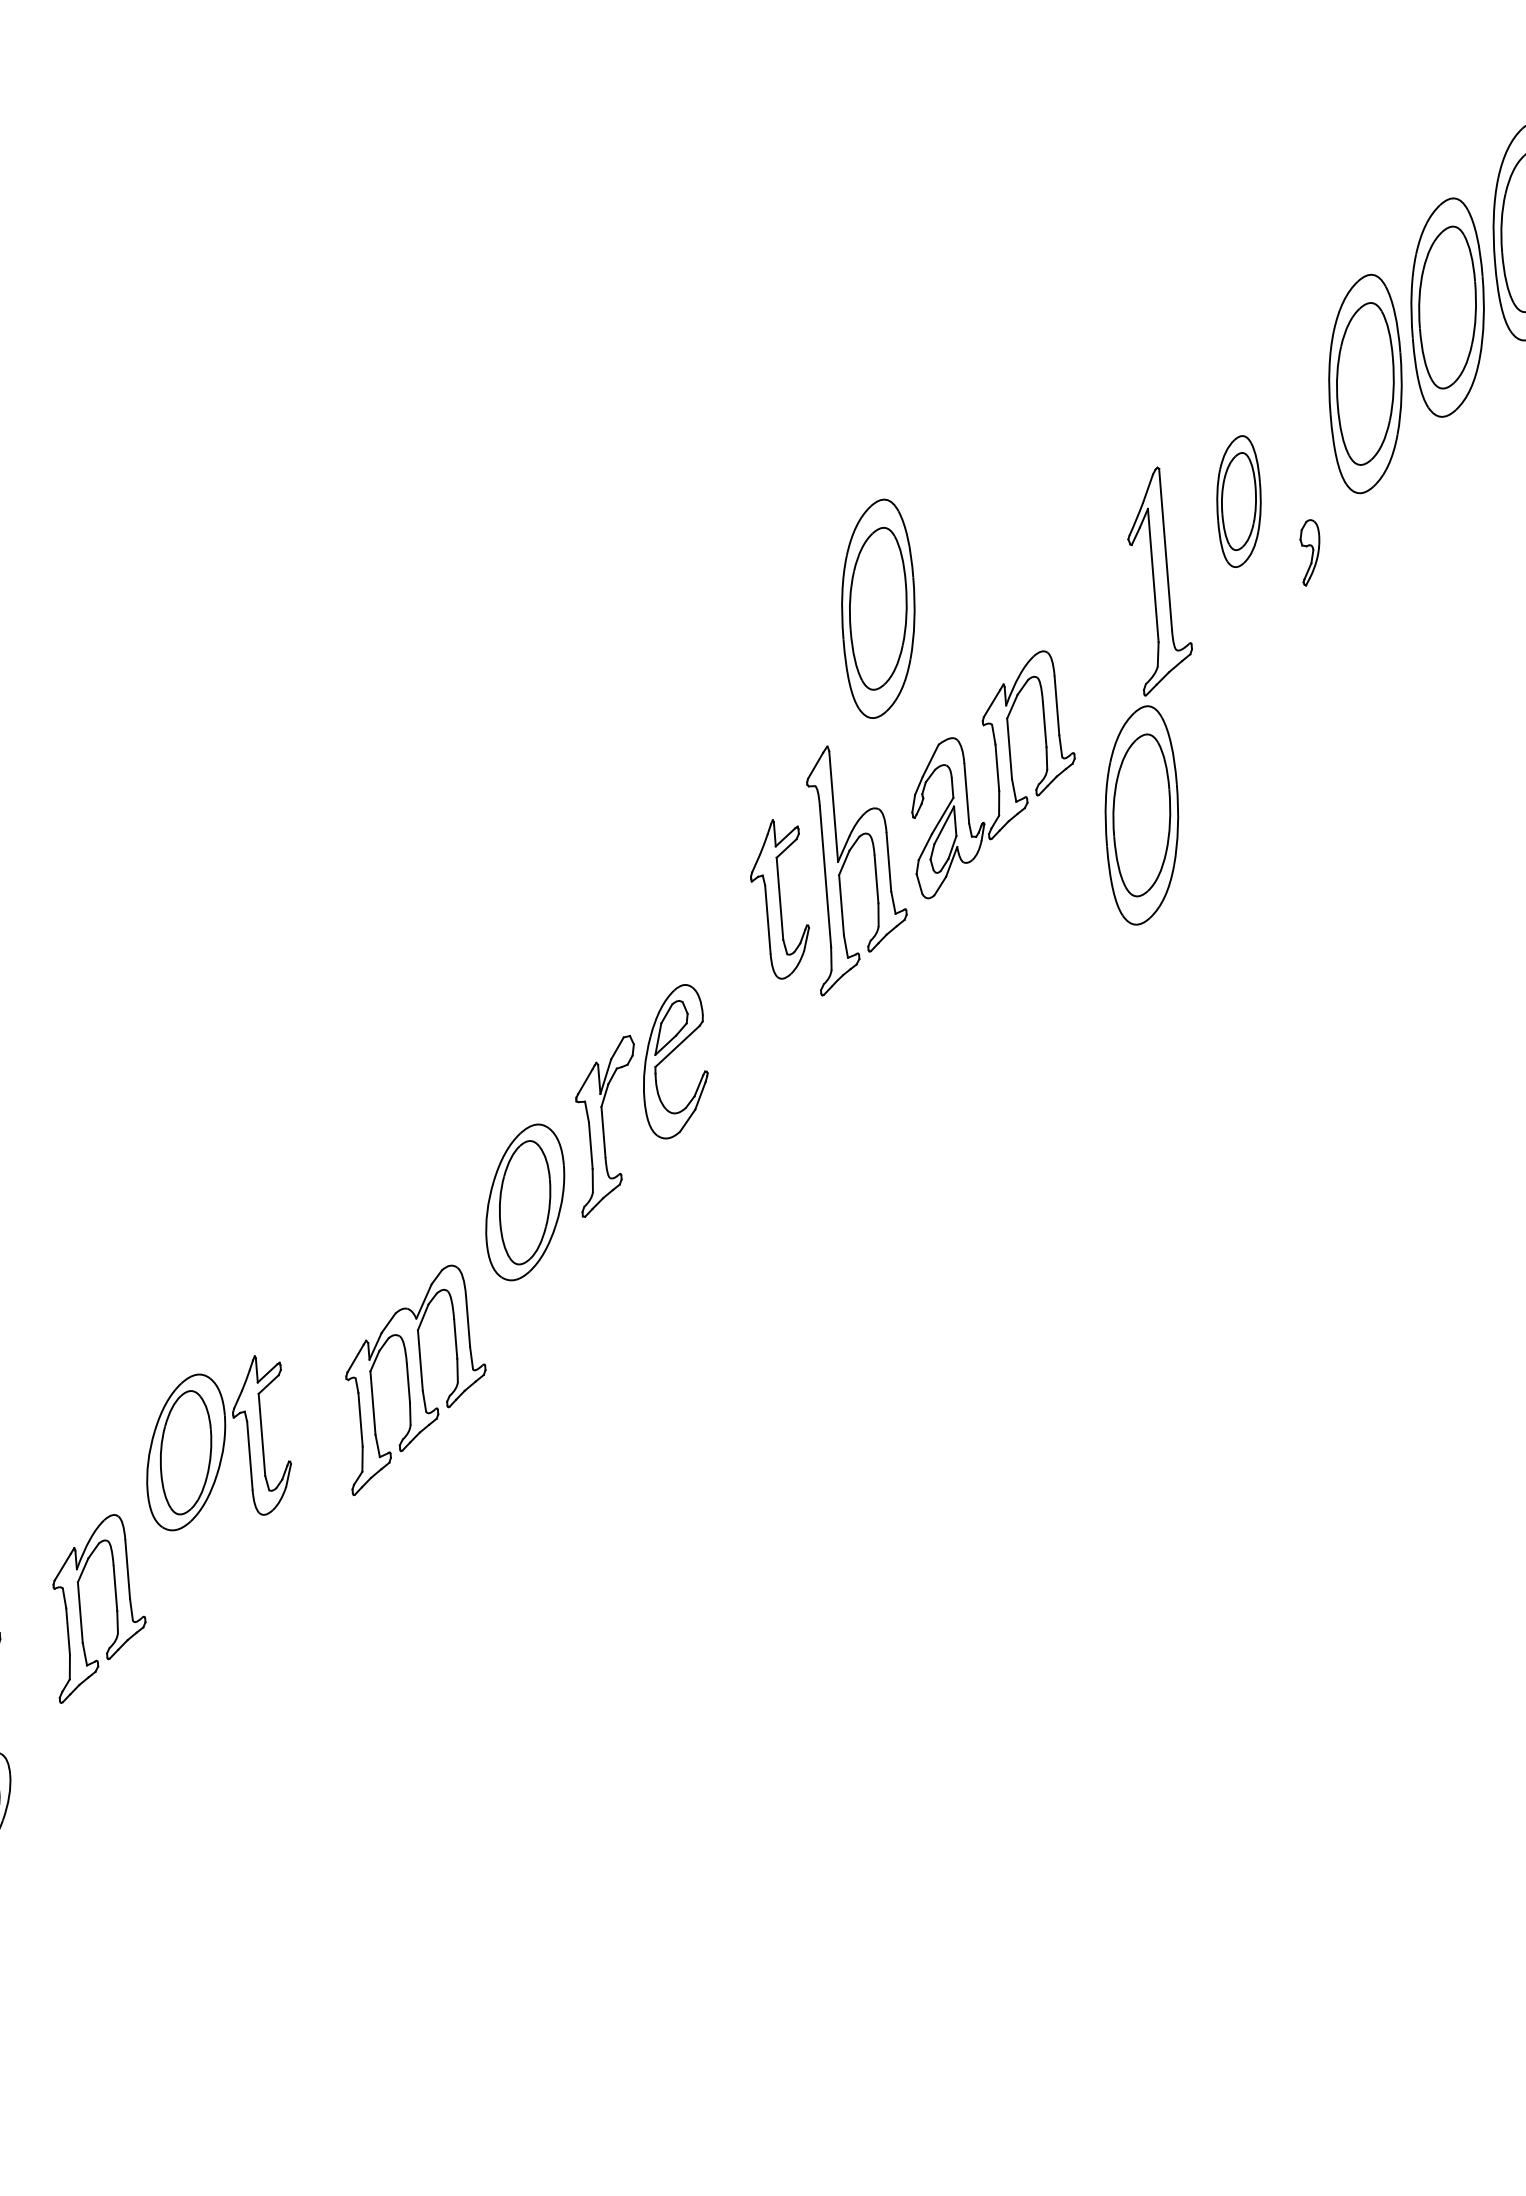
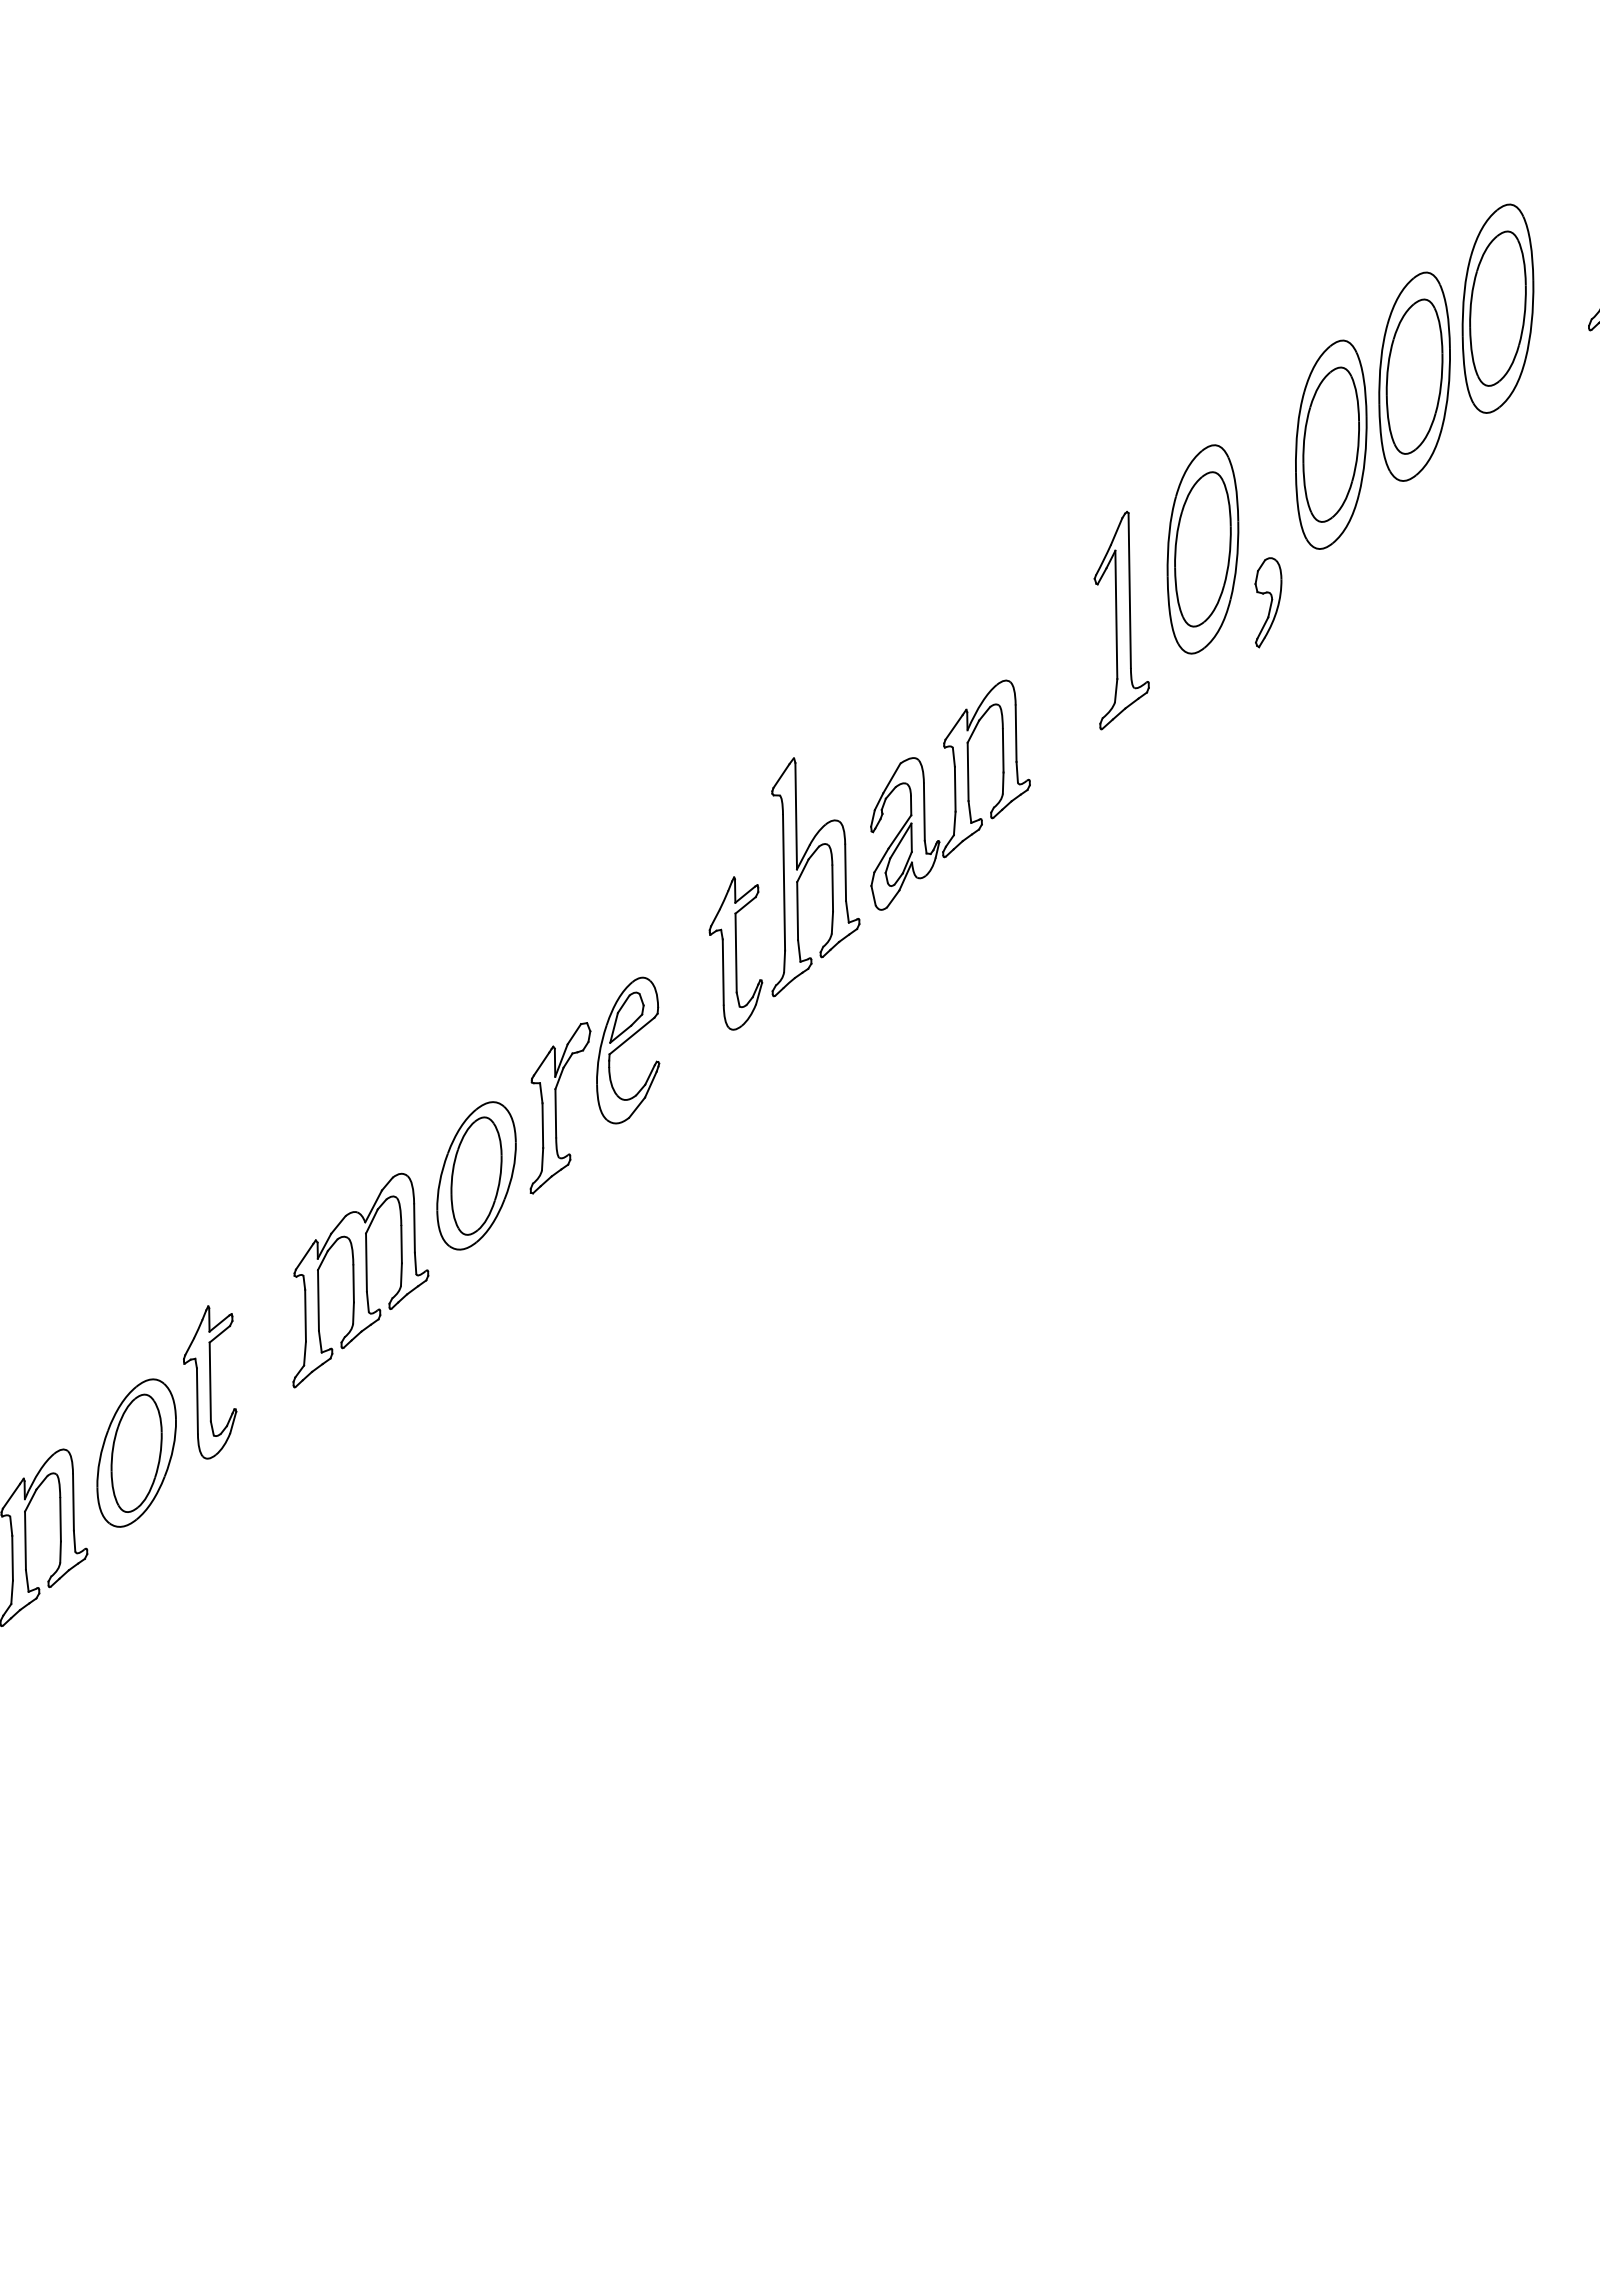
part: (1238, 501) -> (1202, 549), size x1.67
part: (1310, 552) -> (1268, 602), size x1.43
part: (878, 608) -> (851, 629), removed
part: (1141, 815) -> (1090, 843), removed
part: (779, 899) -> (735, 953), moved
part: (415, 1379) -> (360, 1280), moved
part: (185, 1451) -> (136, 1452), moved

